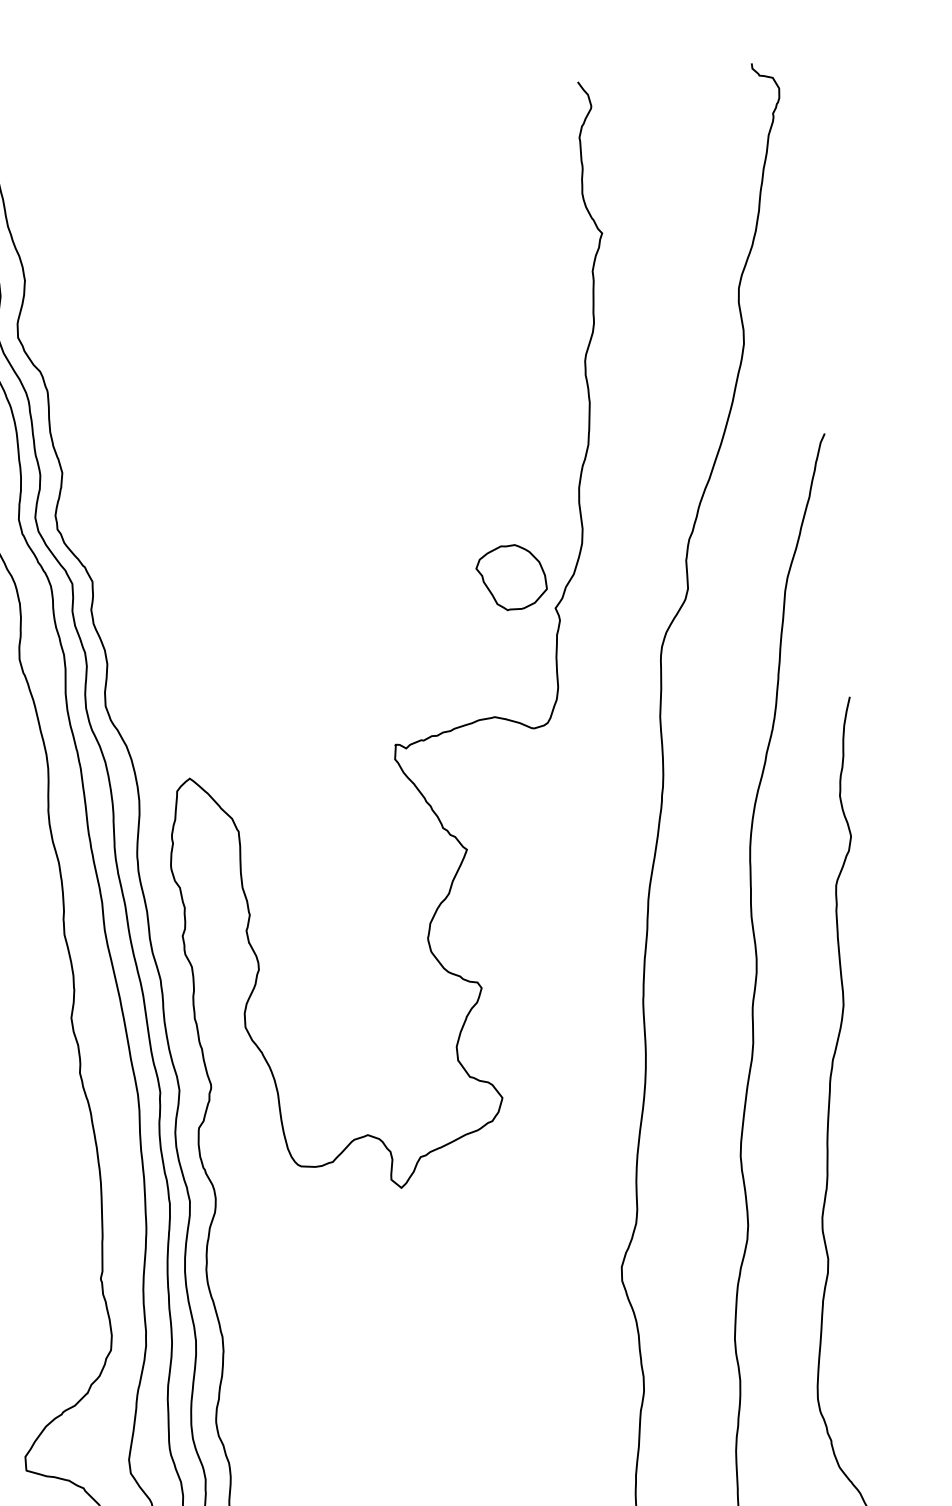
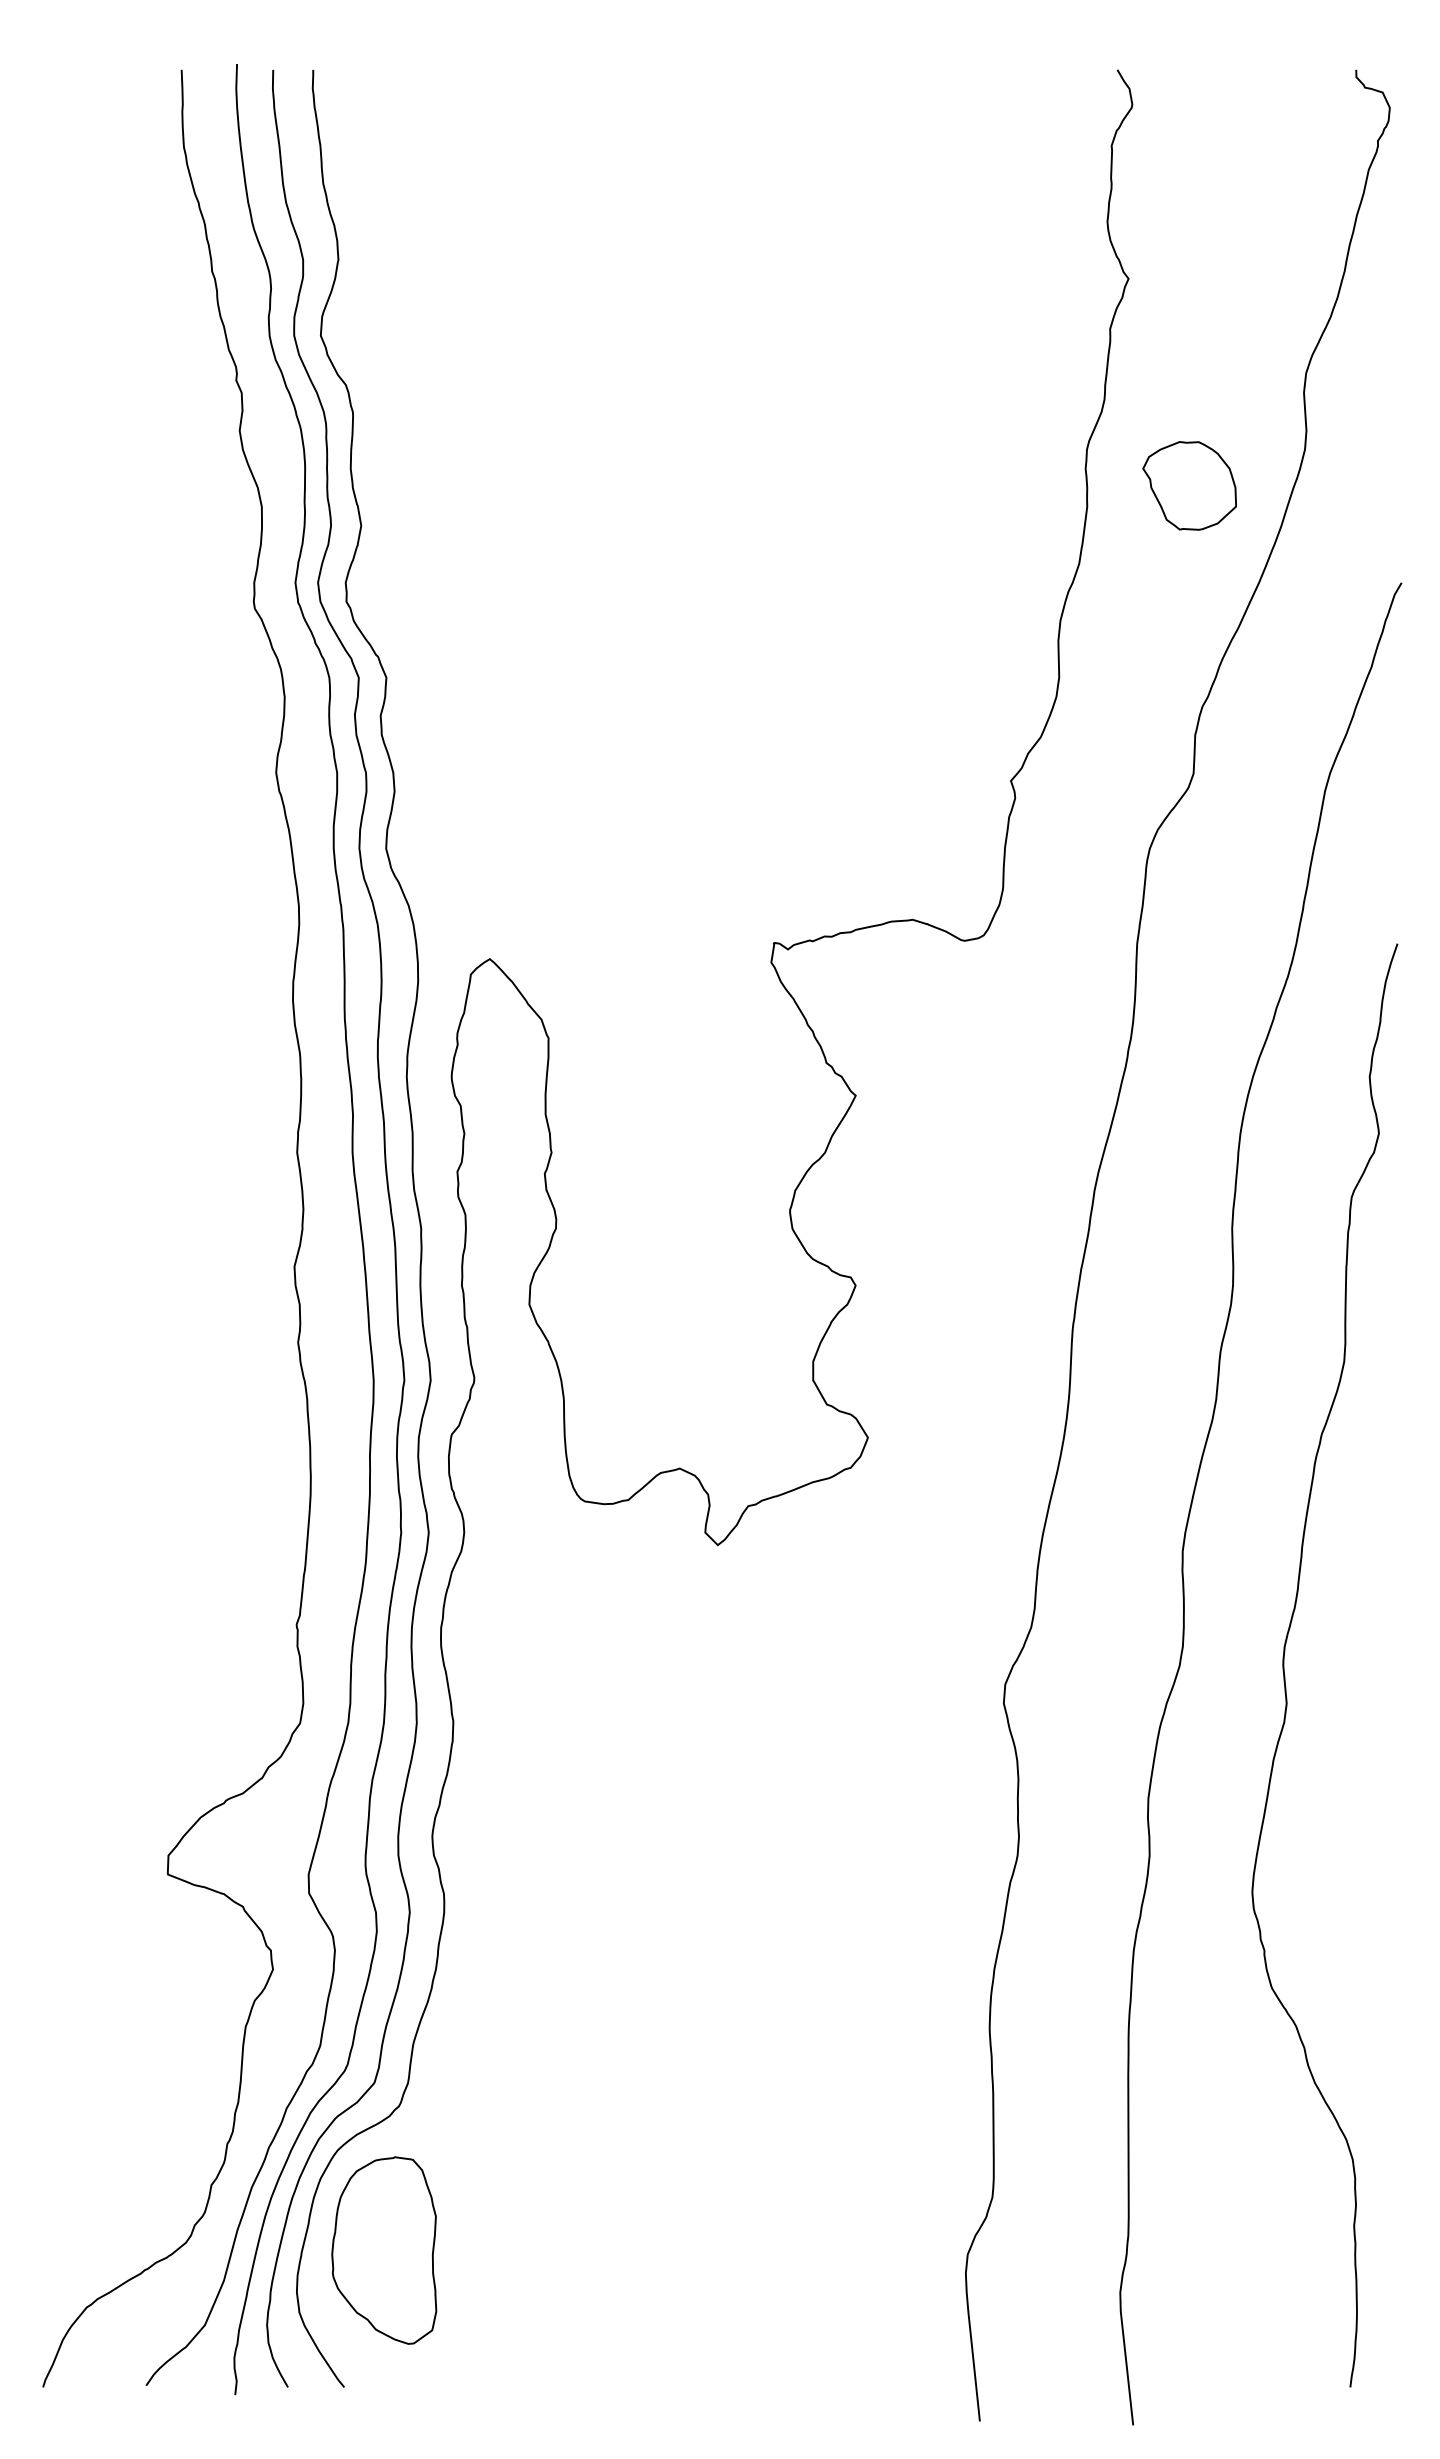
part: (511, 577) -> (1189, 485), moved

